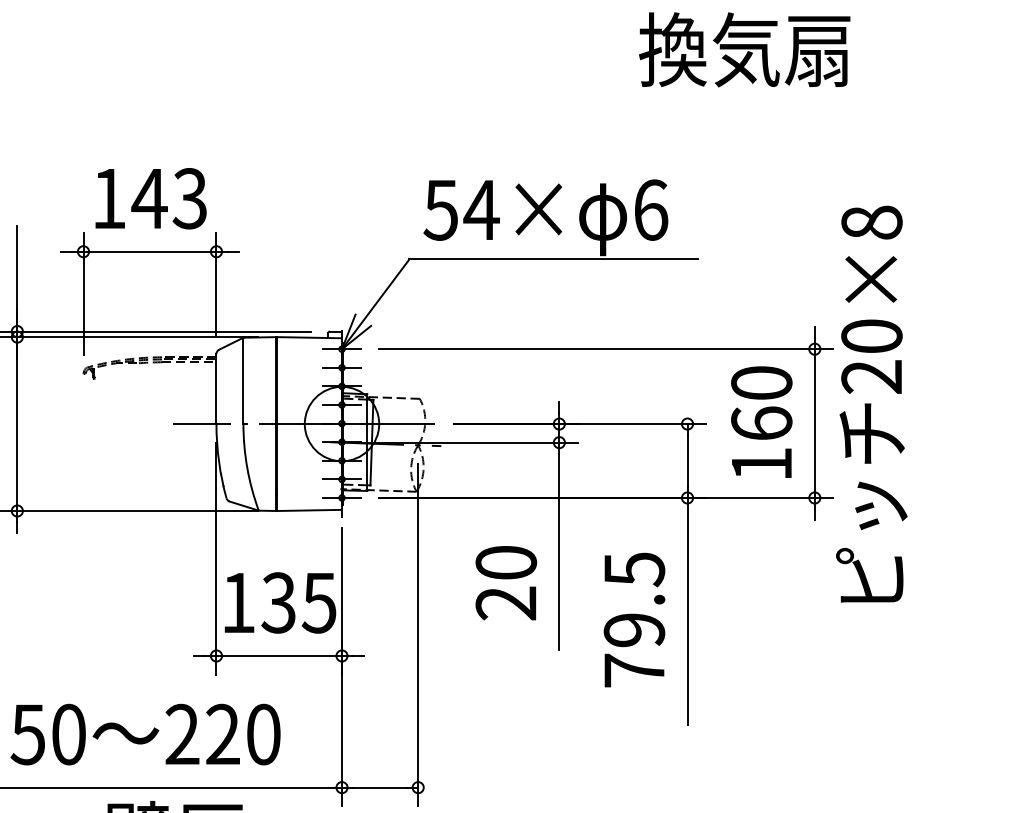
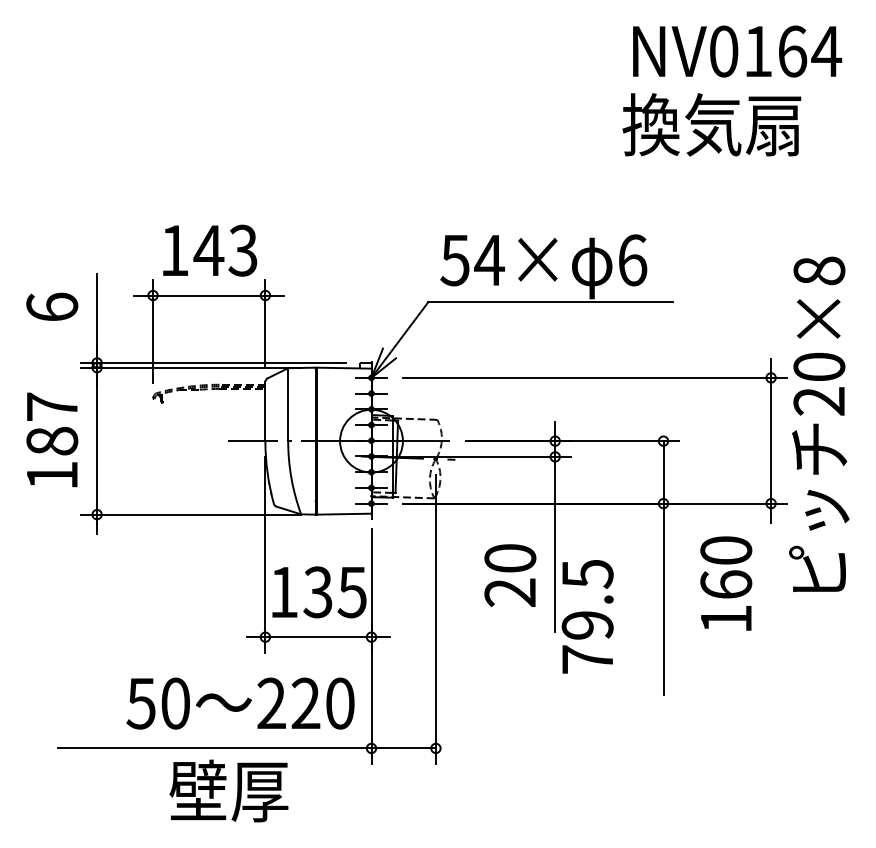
text: (762, 422) -> (726, 583), moved
text: (634, 619) -> (587, 616), moved
text: (145, 734) -> (240, 703), moved

